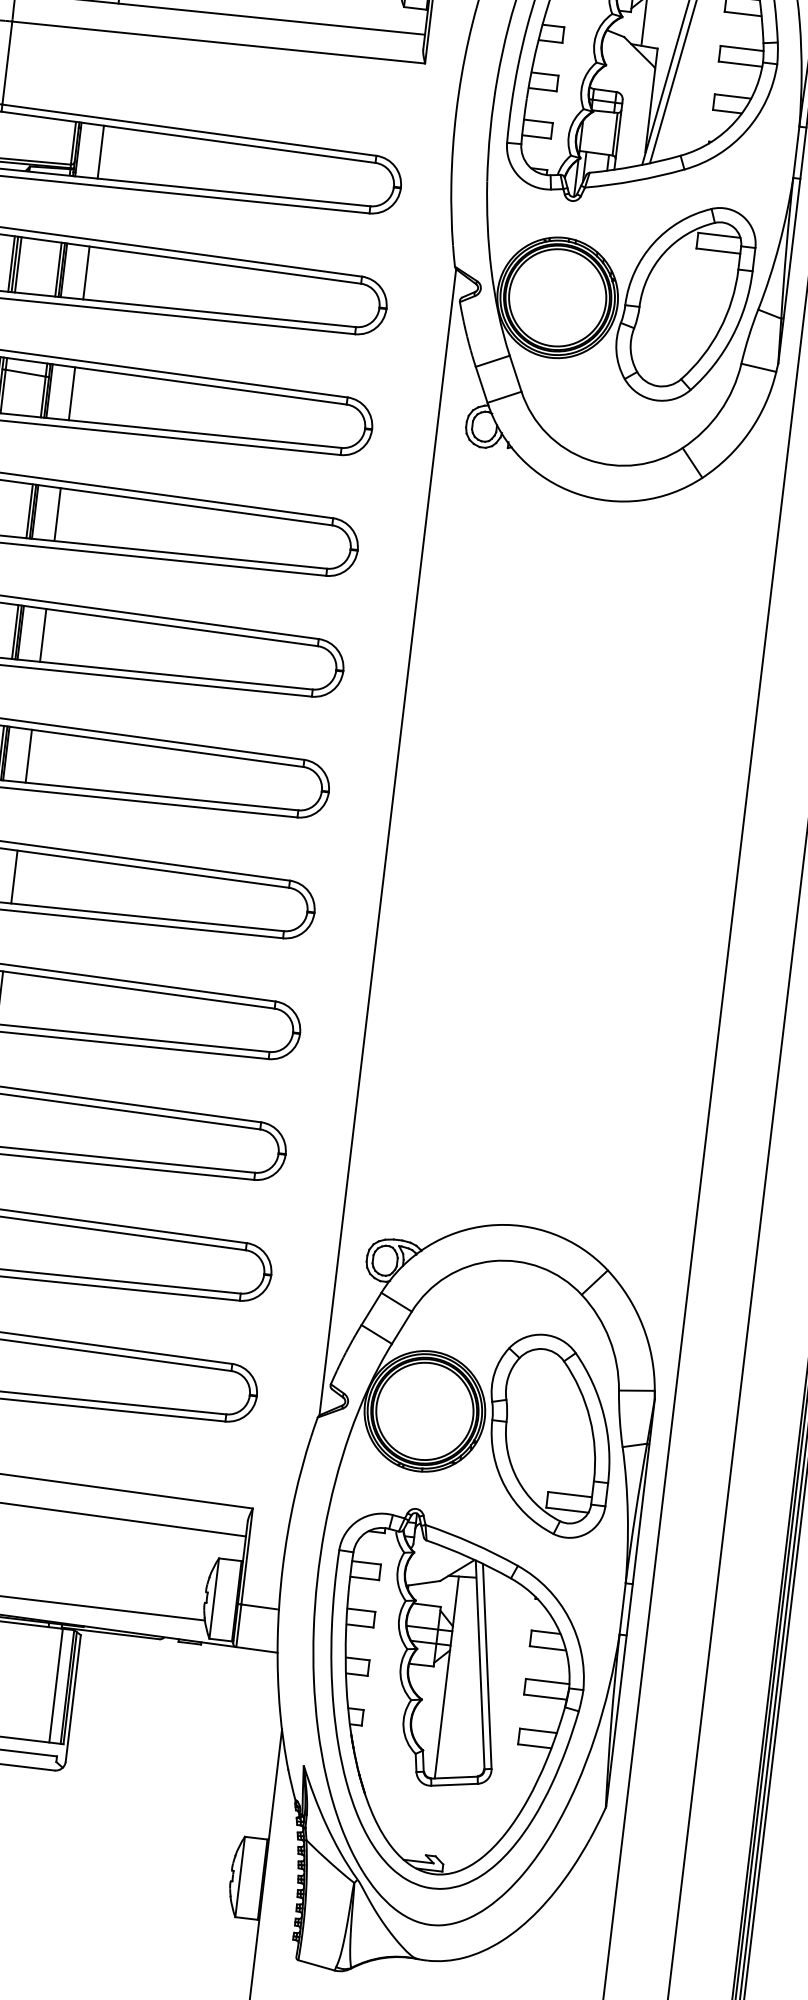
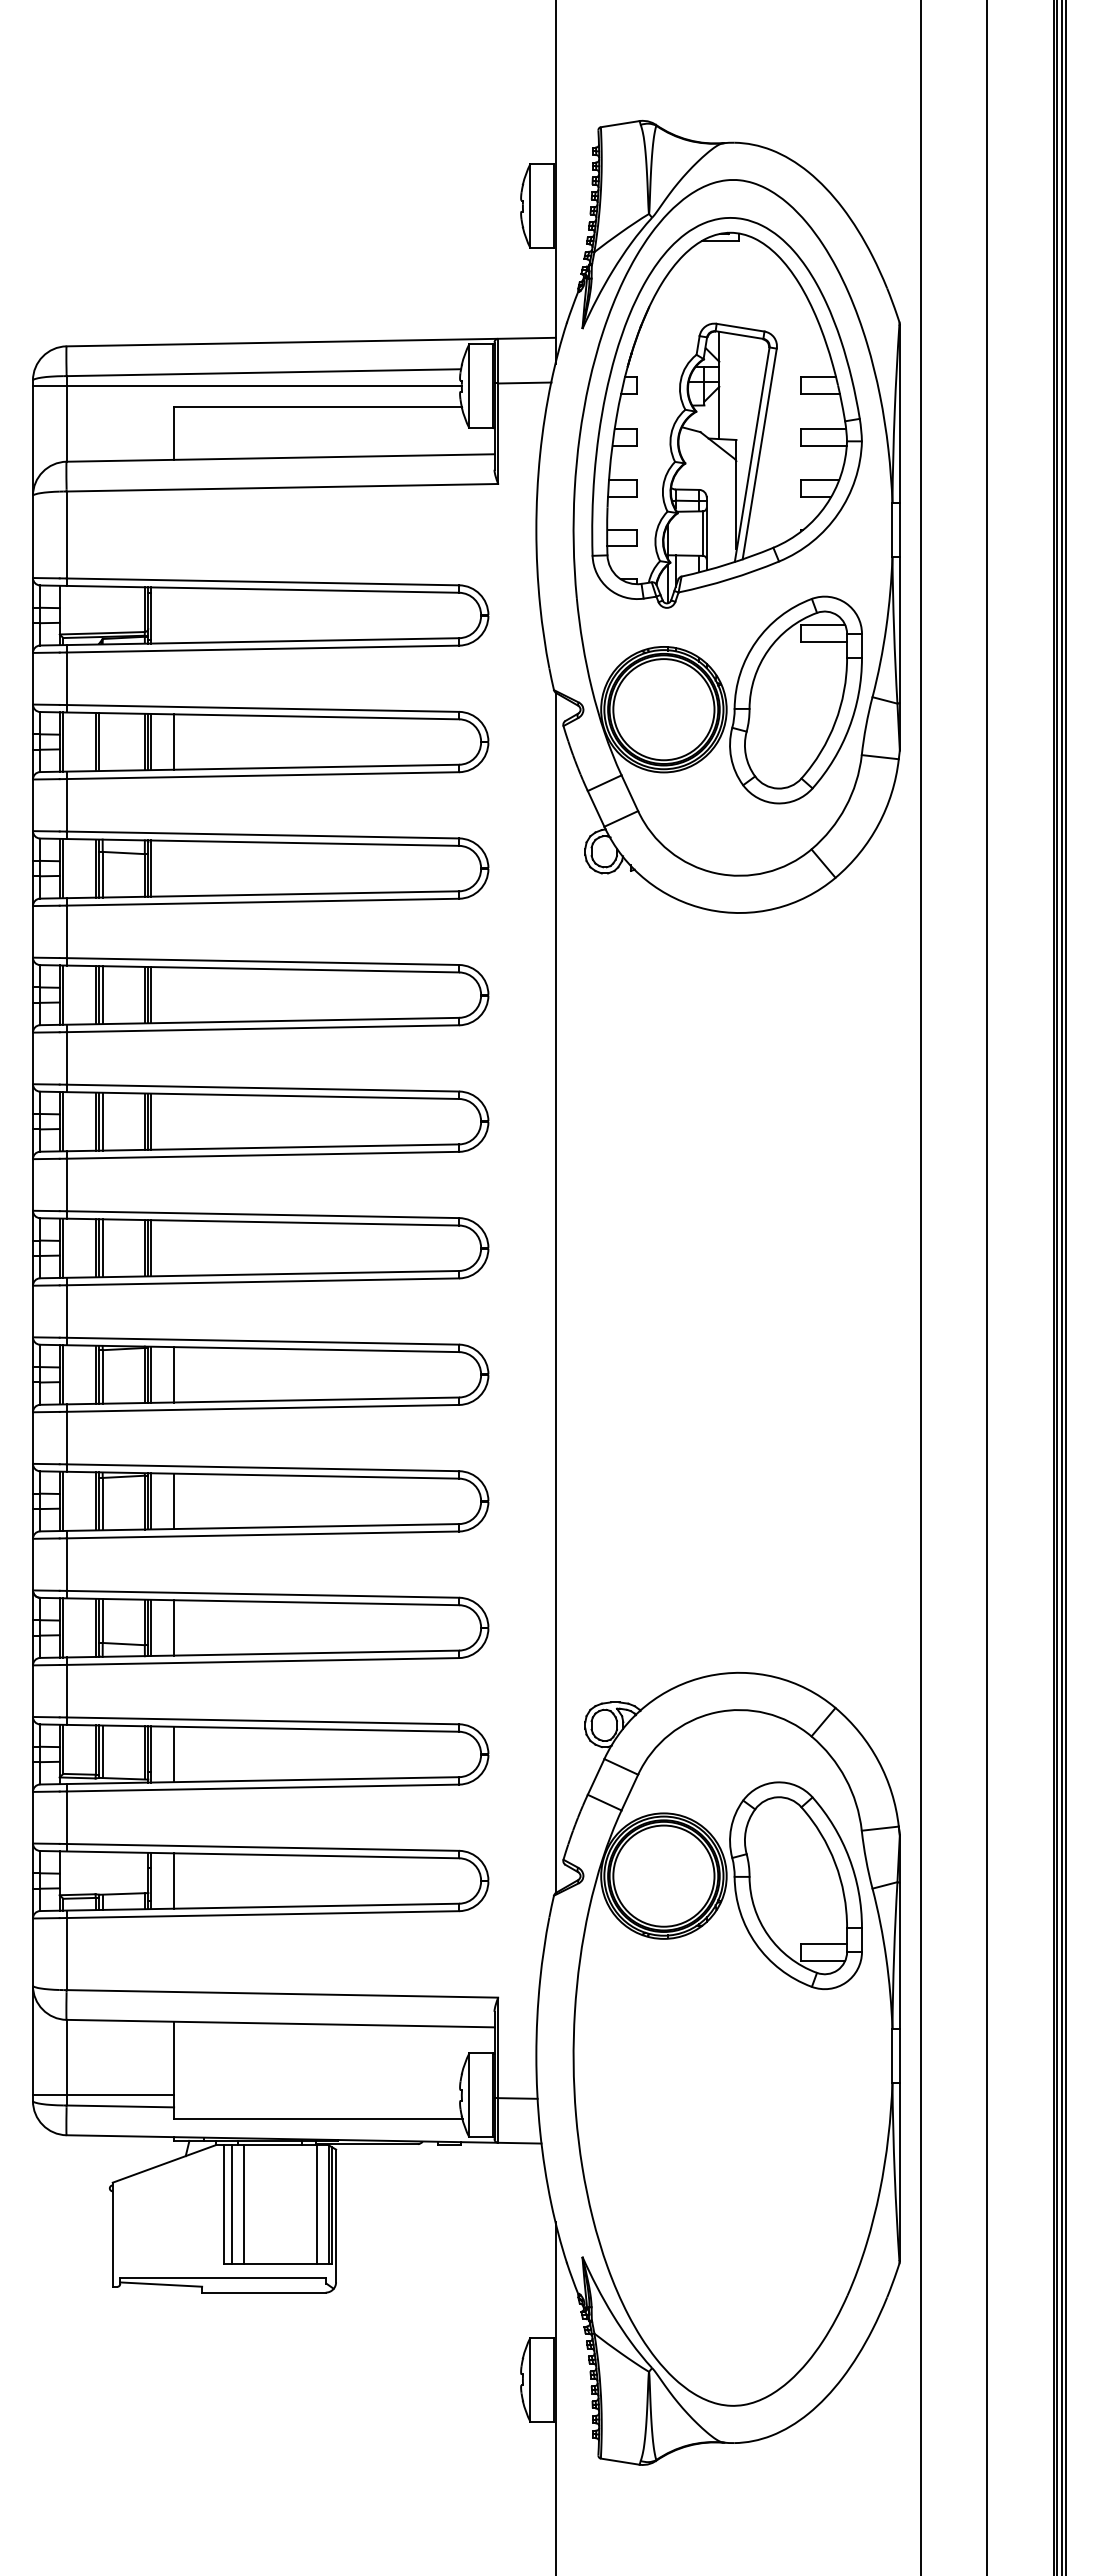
line: (101, 152) -> (174, 615), removed
line: (18, 264) -> (102, 741), removed
line: (72, 393) -> (174, 868), removed
line: (58, 514) -> (174, 994), removed
line: (43, 635) -> (174, 1121), removed
line: (29, 755) -> (174, 1247), removed
part: (450, 1701) -> (726, 2172), removed

